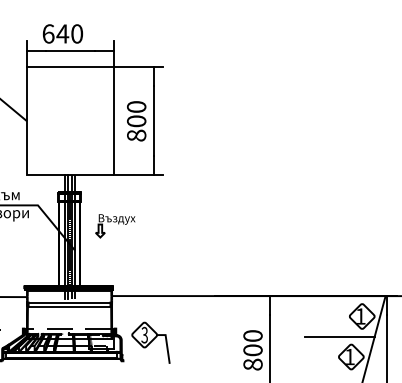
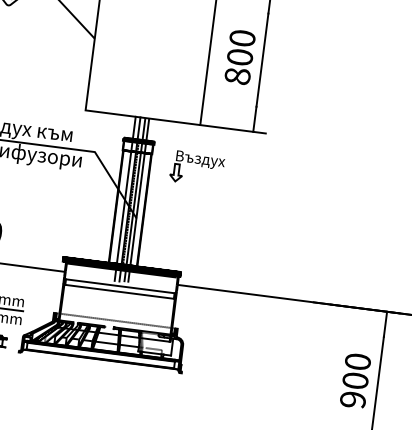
part: (115, 226) -> (197, 169), moved
part: (150, 342) -> (220, 353), removed
text: (252, 364) -> (352, 399), 800 -> 900

